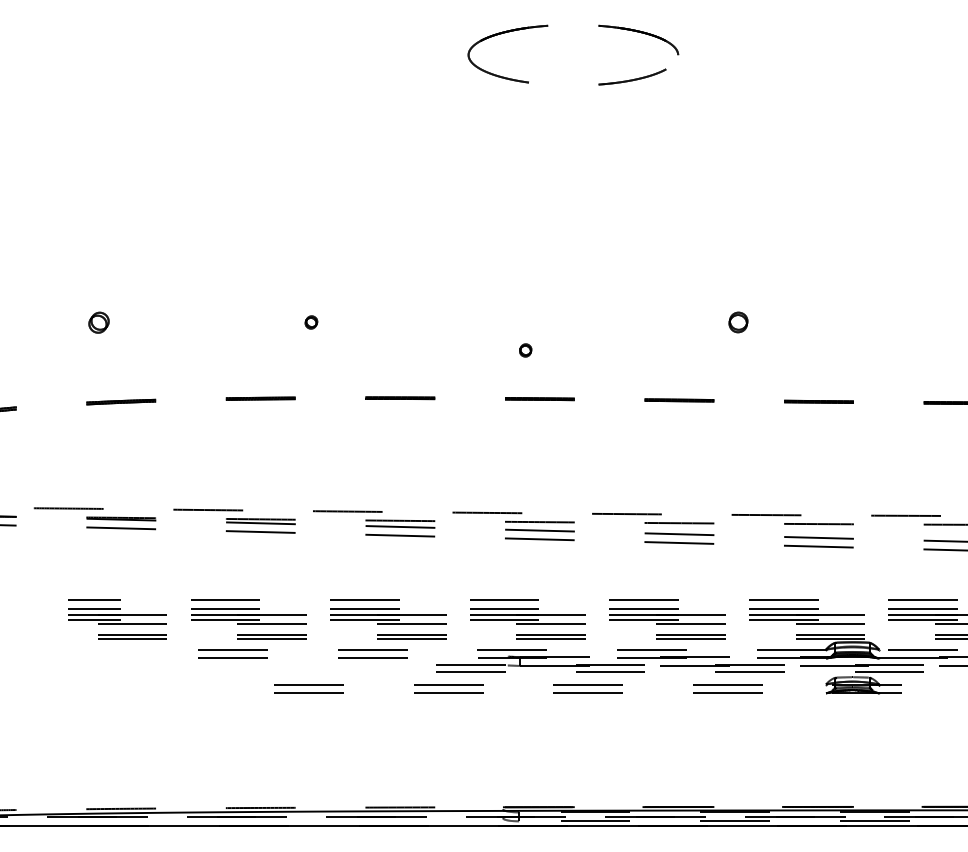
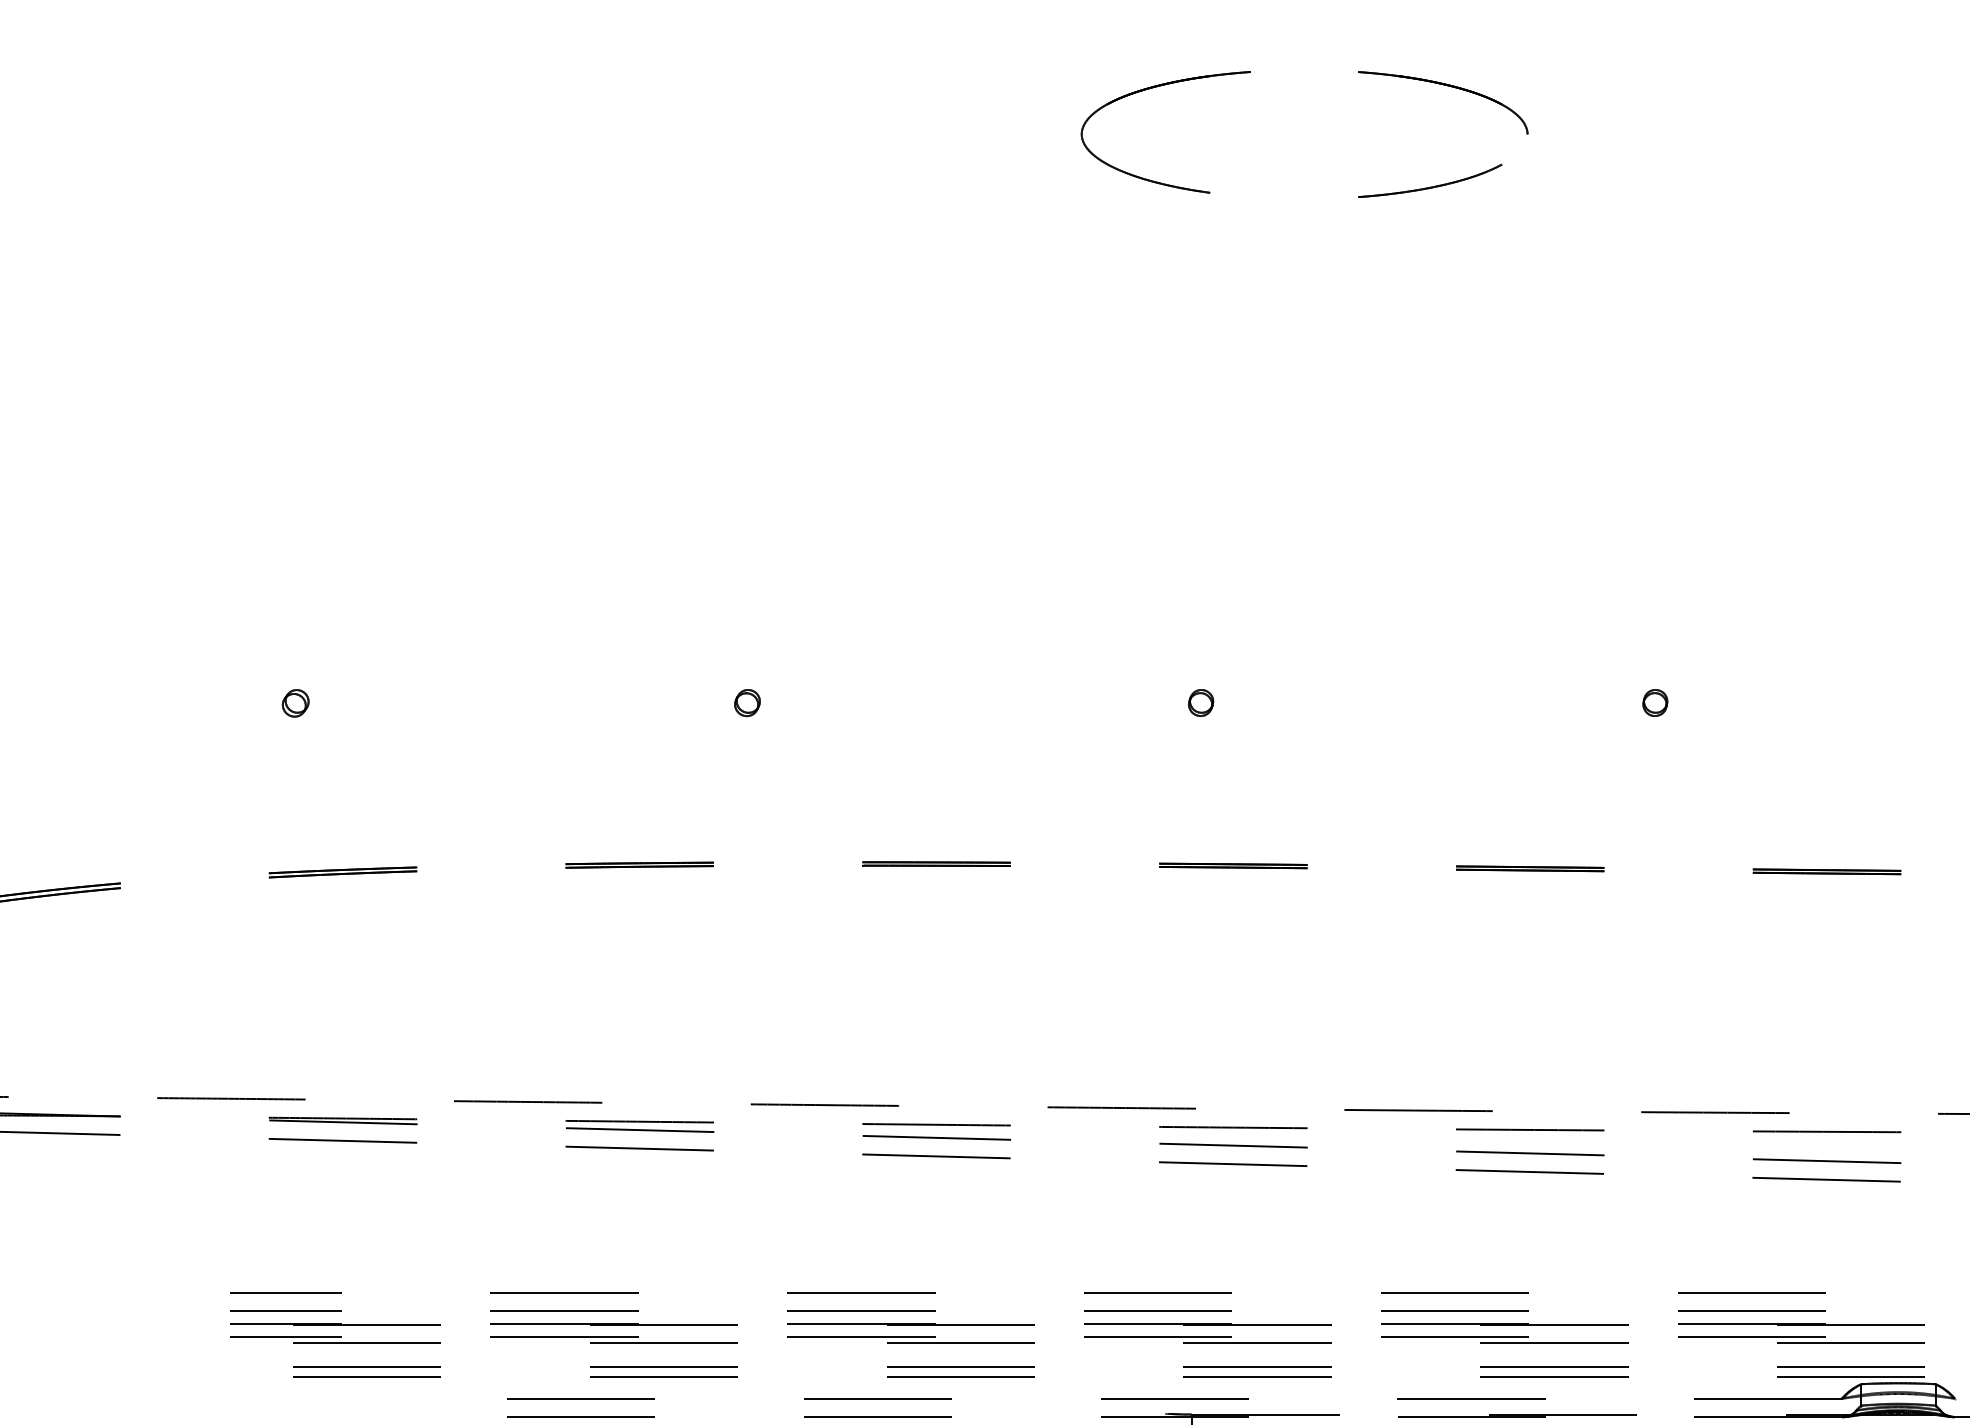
part: (98, 322) -> (294, 703), size x0.62
part: (737, 322) -> (1653, 703), size x0.62
part: (525, 350) -> (1200, 703), moved

